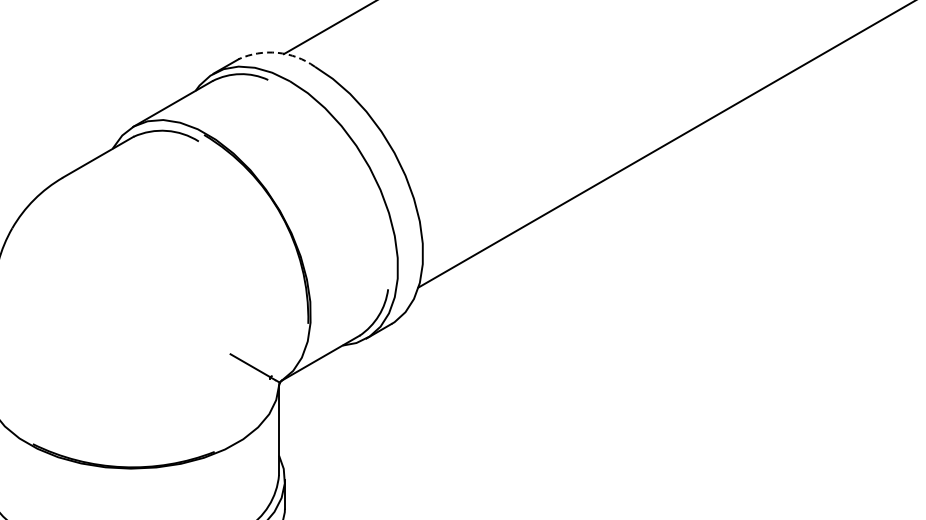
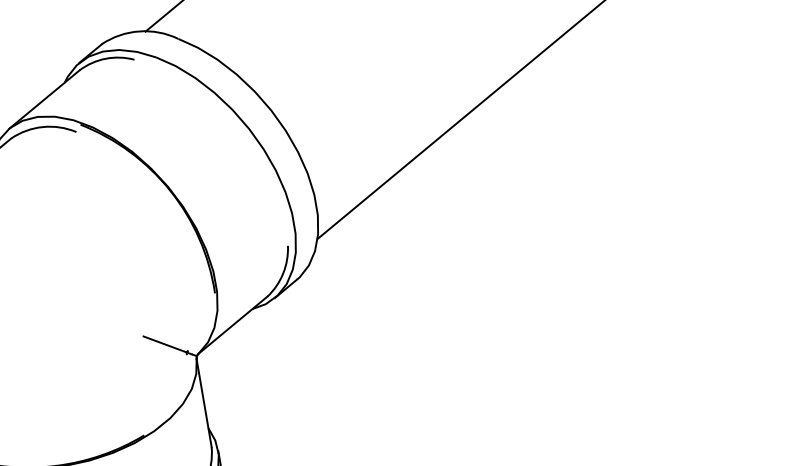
arc: (277, 52) -> (138, 31), dashed -> solid

